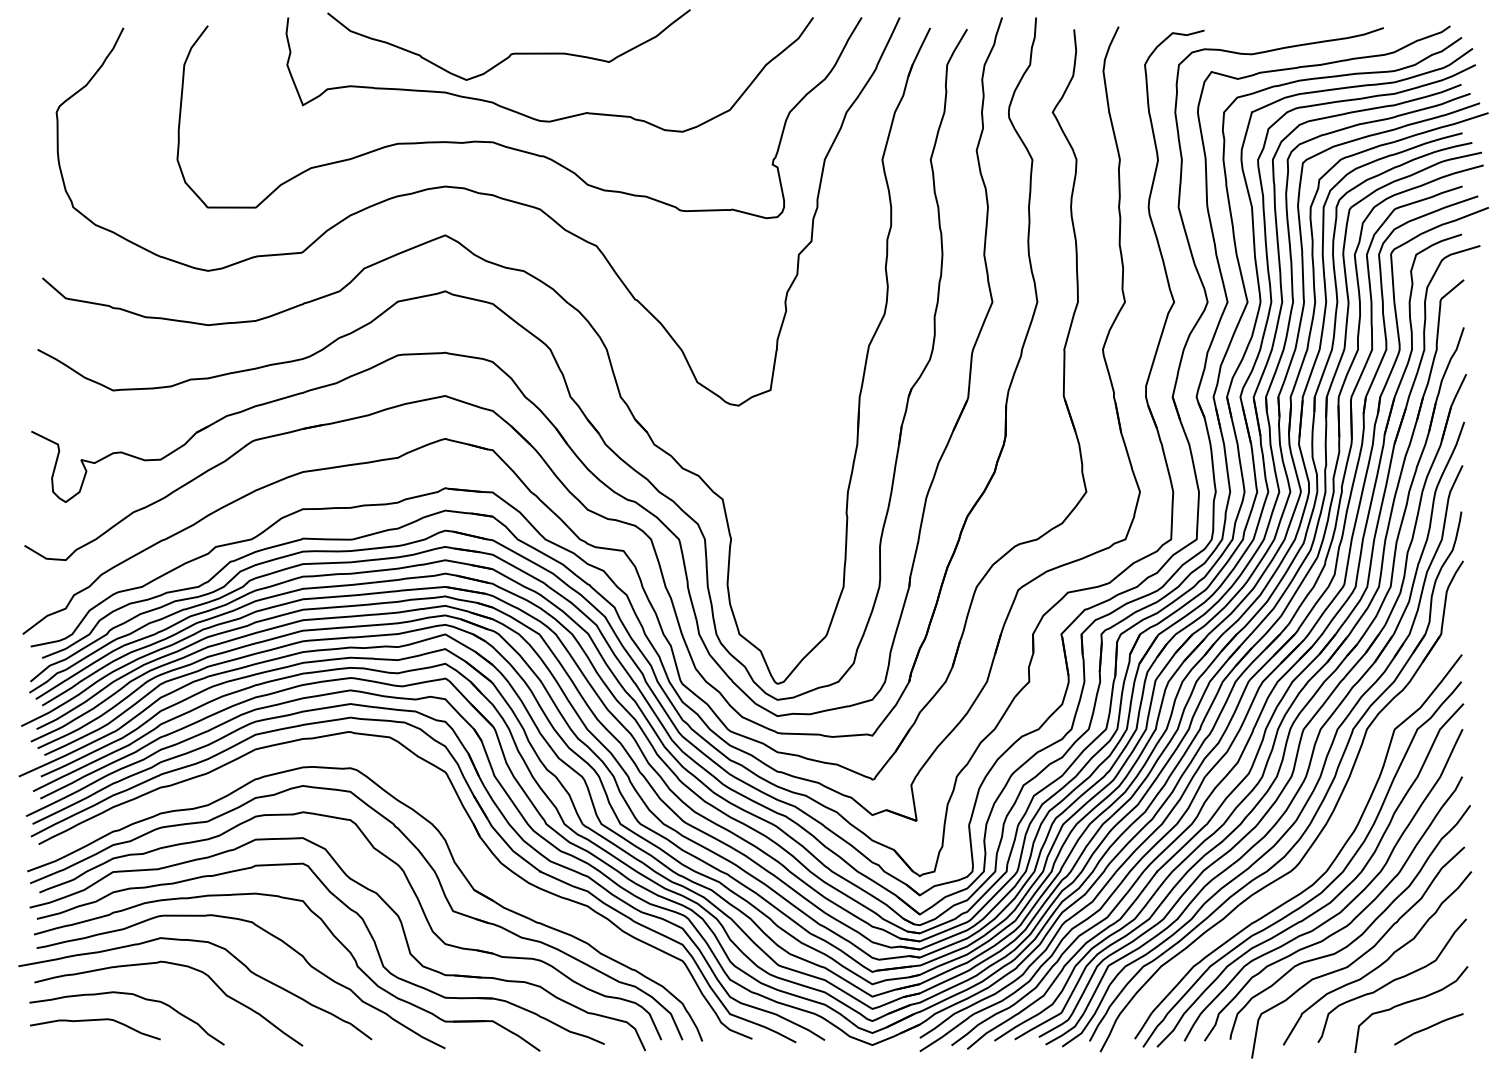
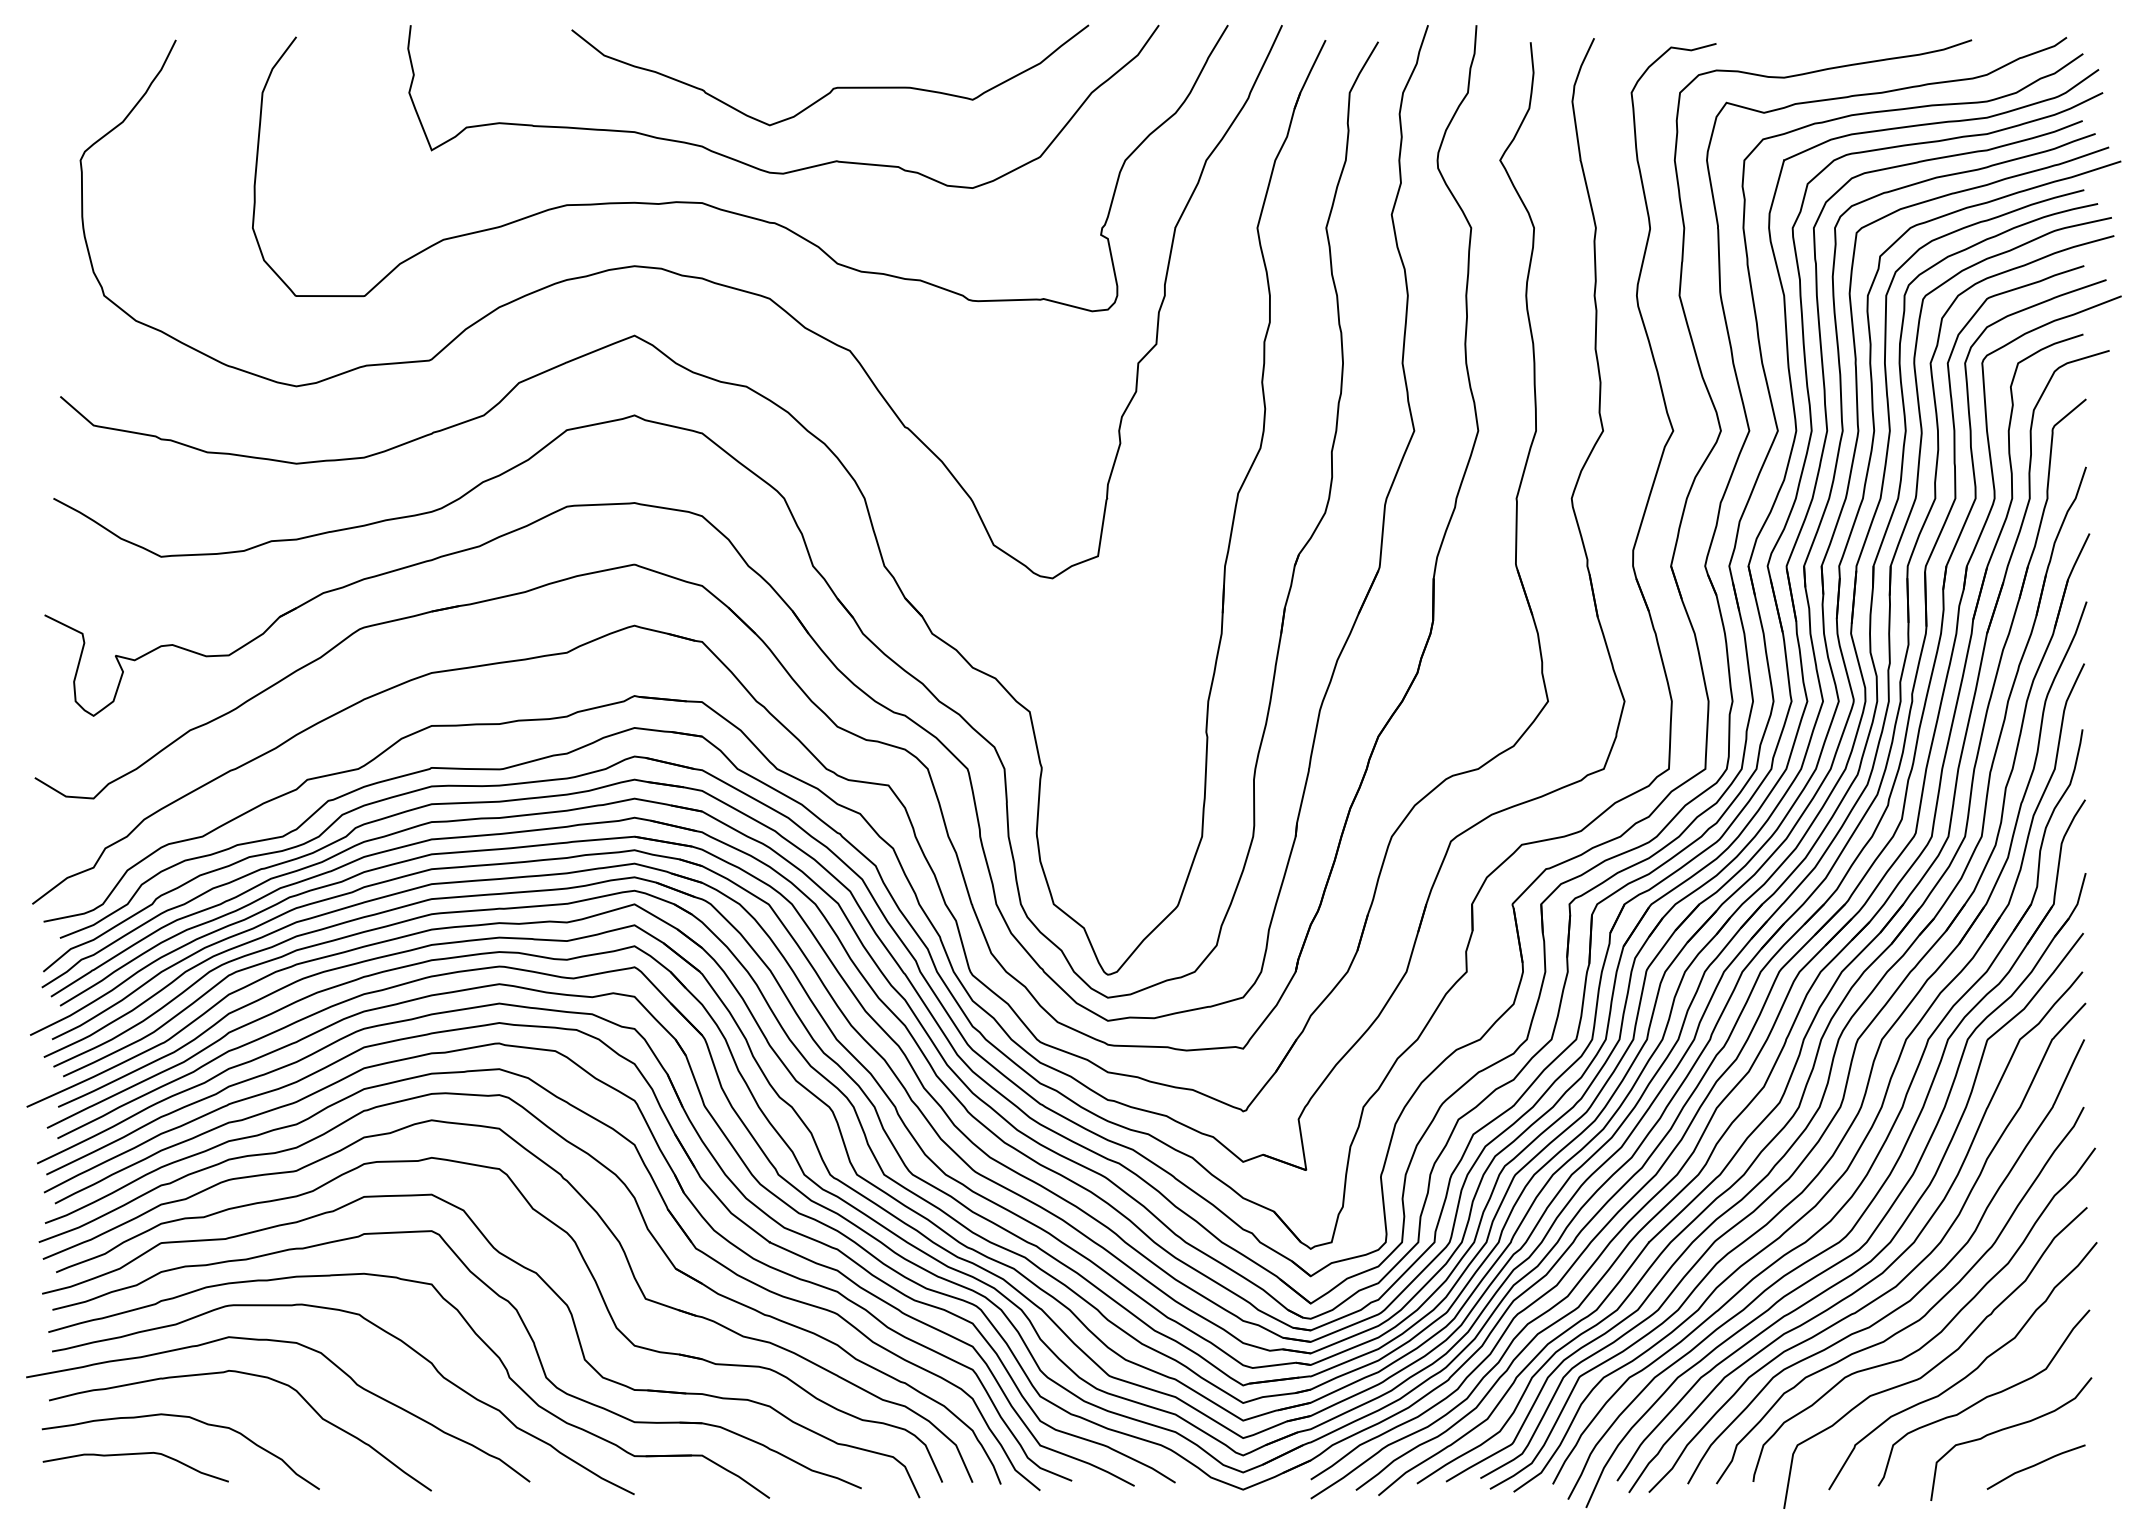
curve: (511, 53) -> (833, 87), moved
part: (467, 848) -> (666, 1209), added
part: (1319, 856) -> (1880, 1220), added

